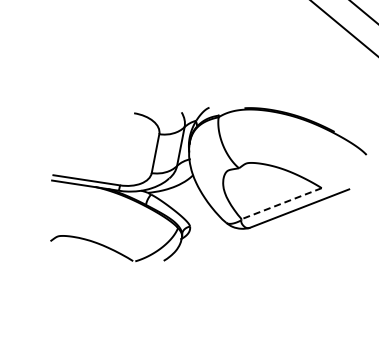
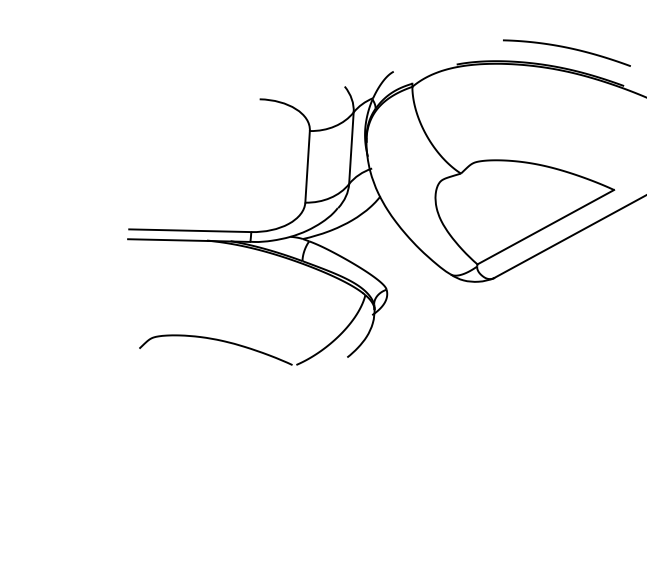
curve: (305, 107) -> (566, 48), added
line: (281, 203) -> (545, 226), dashed -> solid

